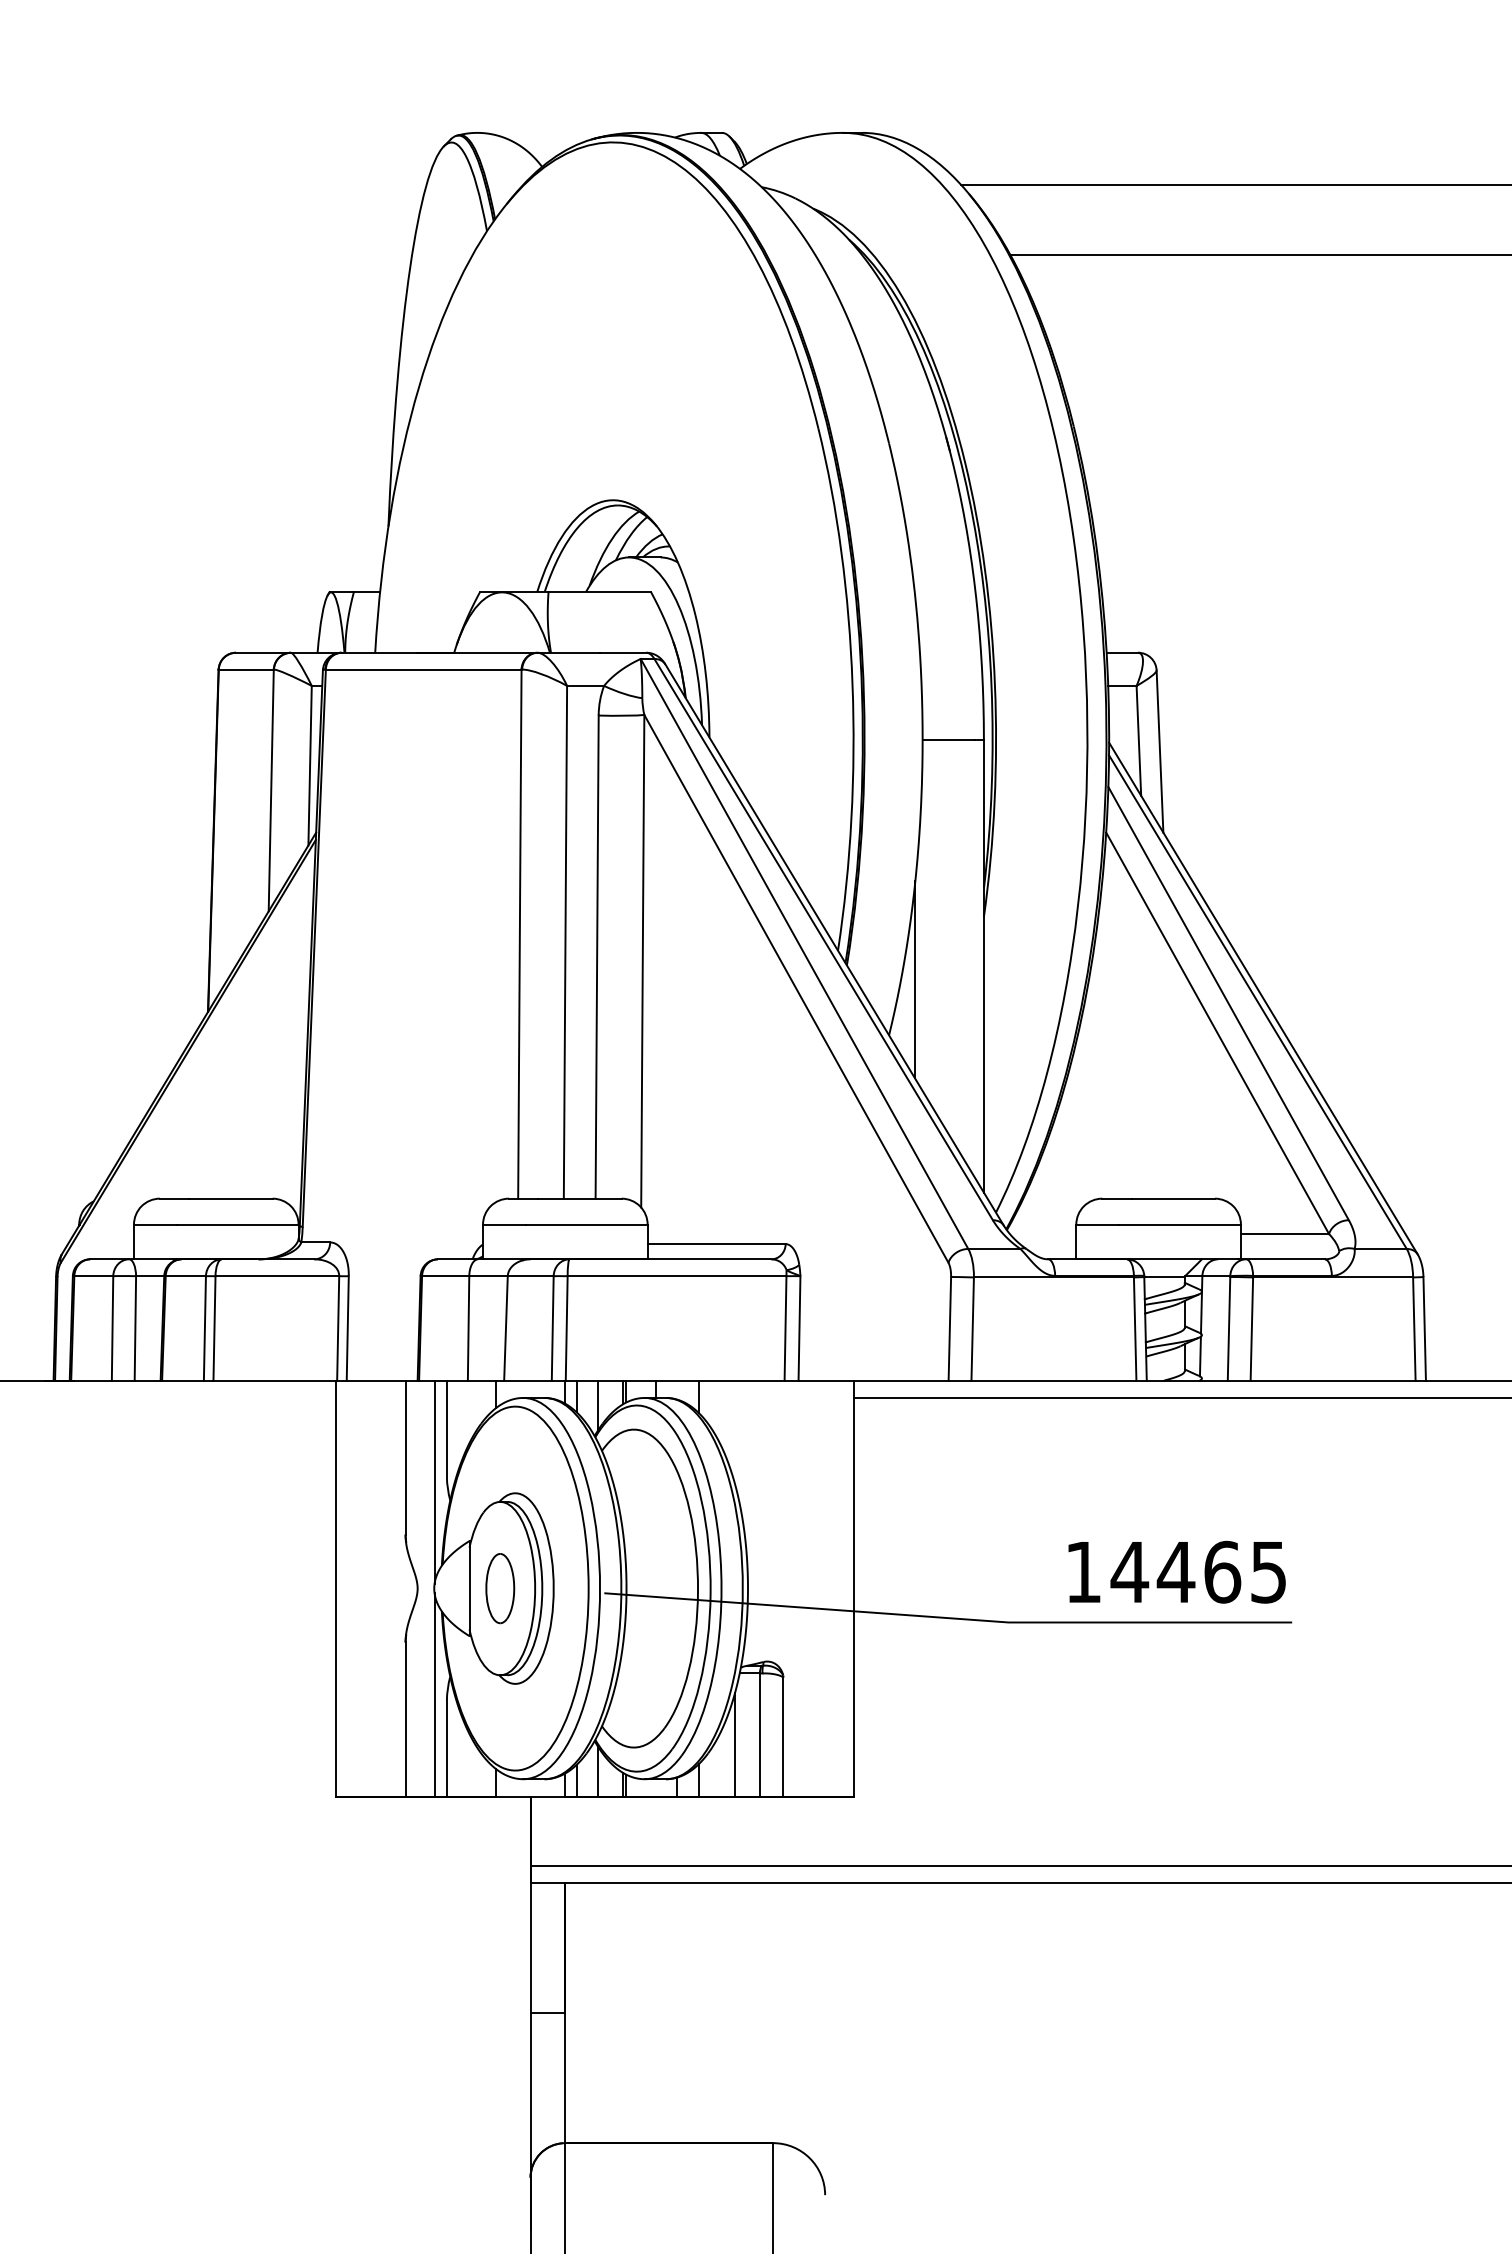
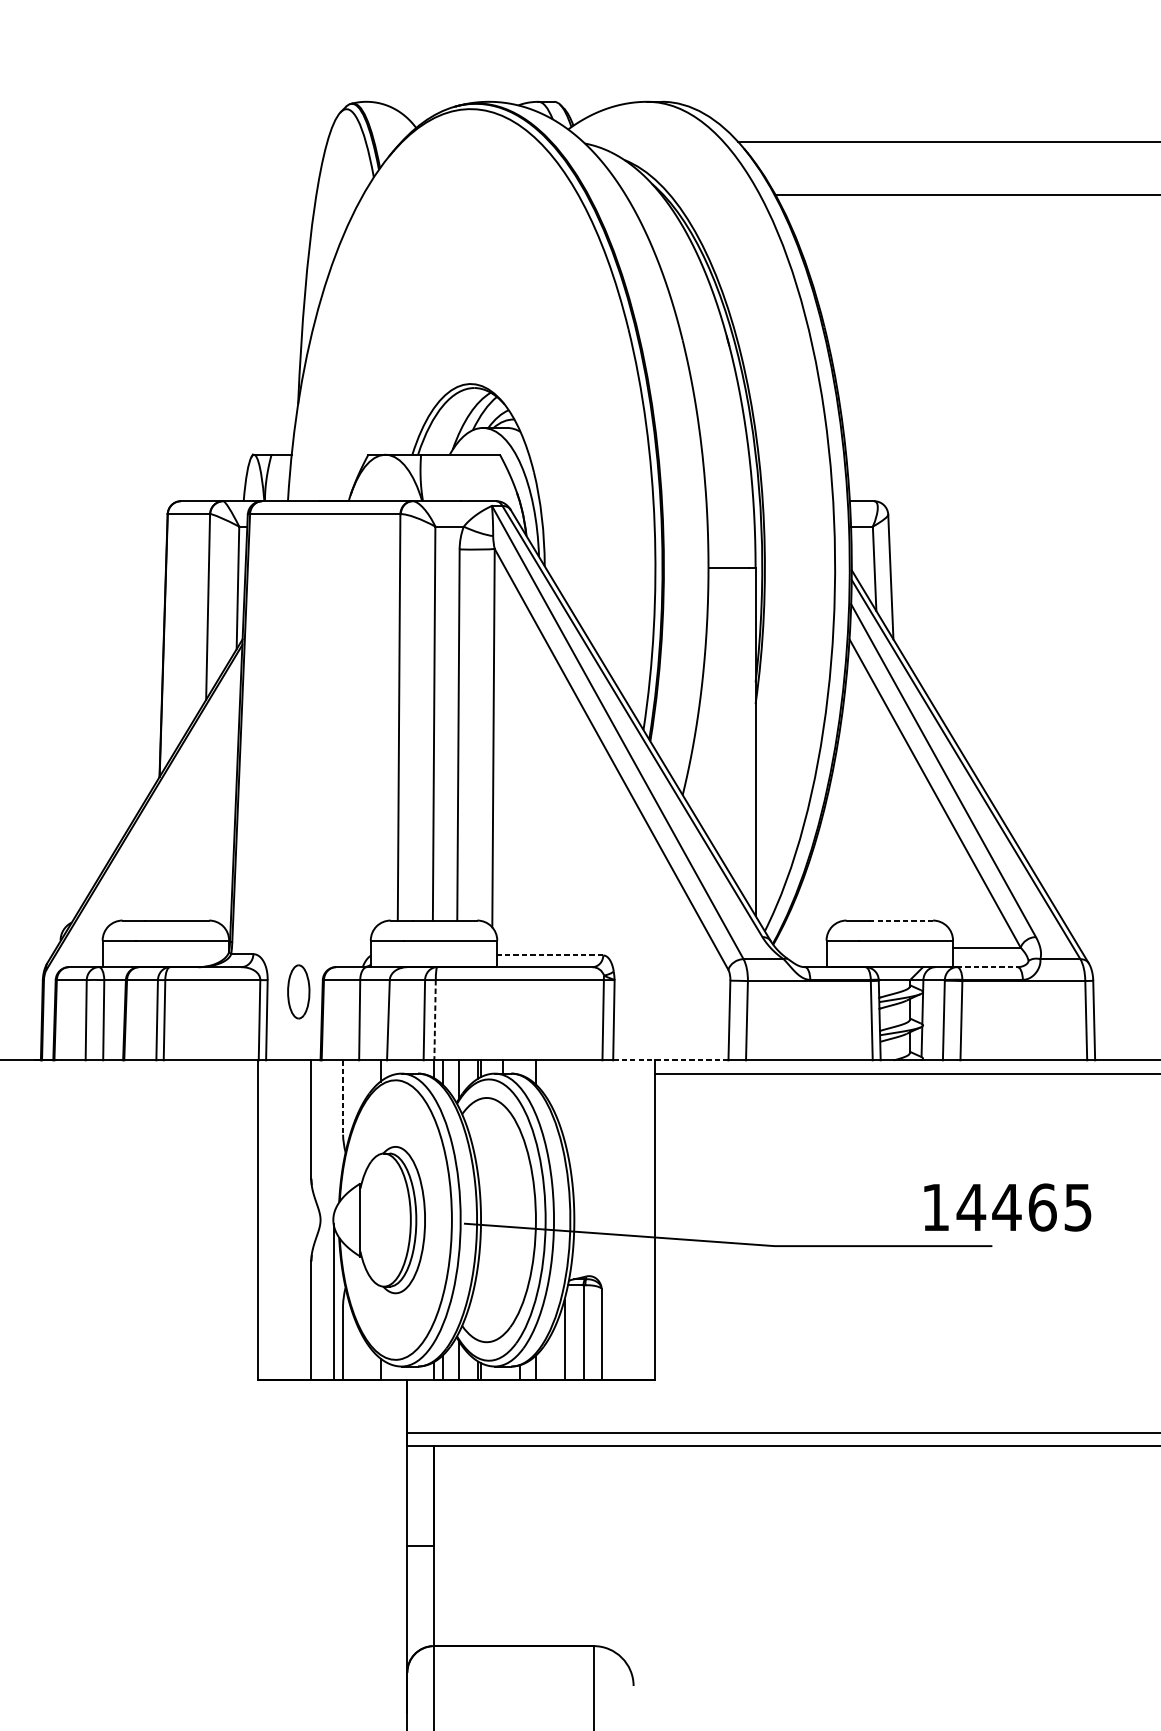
line: (914, 978) -> (702, 751), removed
line: (1173, 1198) -> (901, 920), solid -> dashed
line: (716, 1244) -> (550, 955), solid -> dashed
line: (1286, 1259) -> (988, 967), solid -> dashed
line: (566, 1328) -> (434, 1020), solid -> dashed
line: (874, 1380) -> (671, 1060), solid -> dashed
line: (446, 1429) -> (342, 1097), solid -> dashed
line: (434, 1481) -> (333, 1137), removed
text: (1176, 1571) -> (1007, 1206), moved
part: (500, 1588) -> (298, 991), moved

